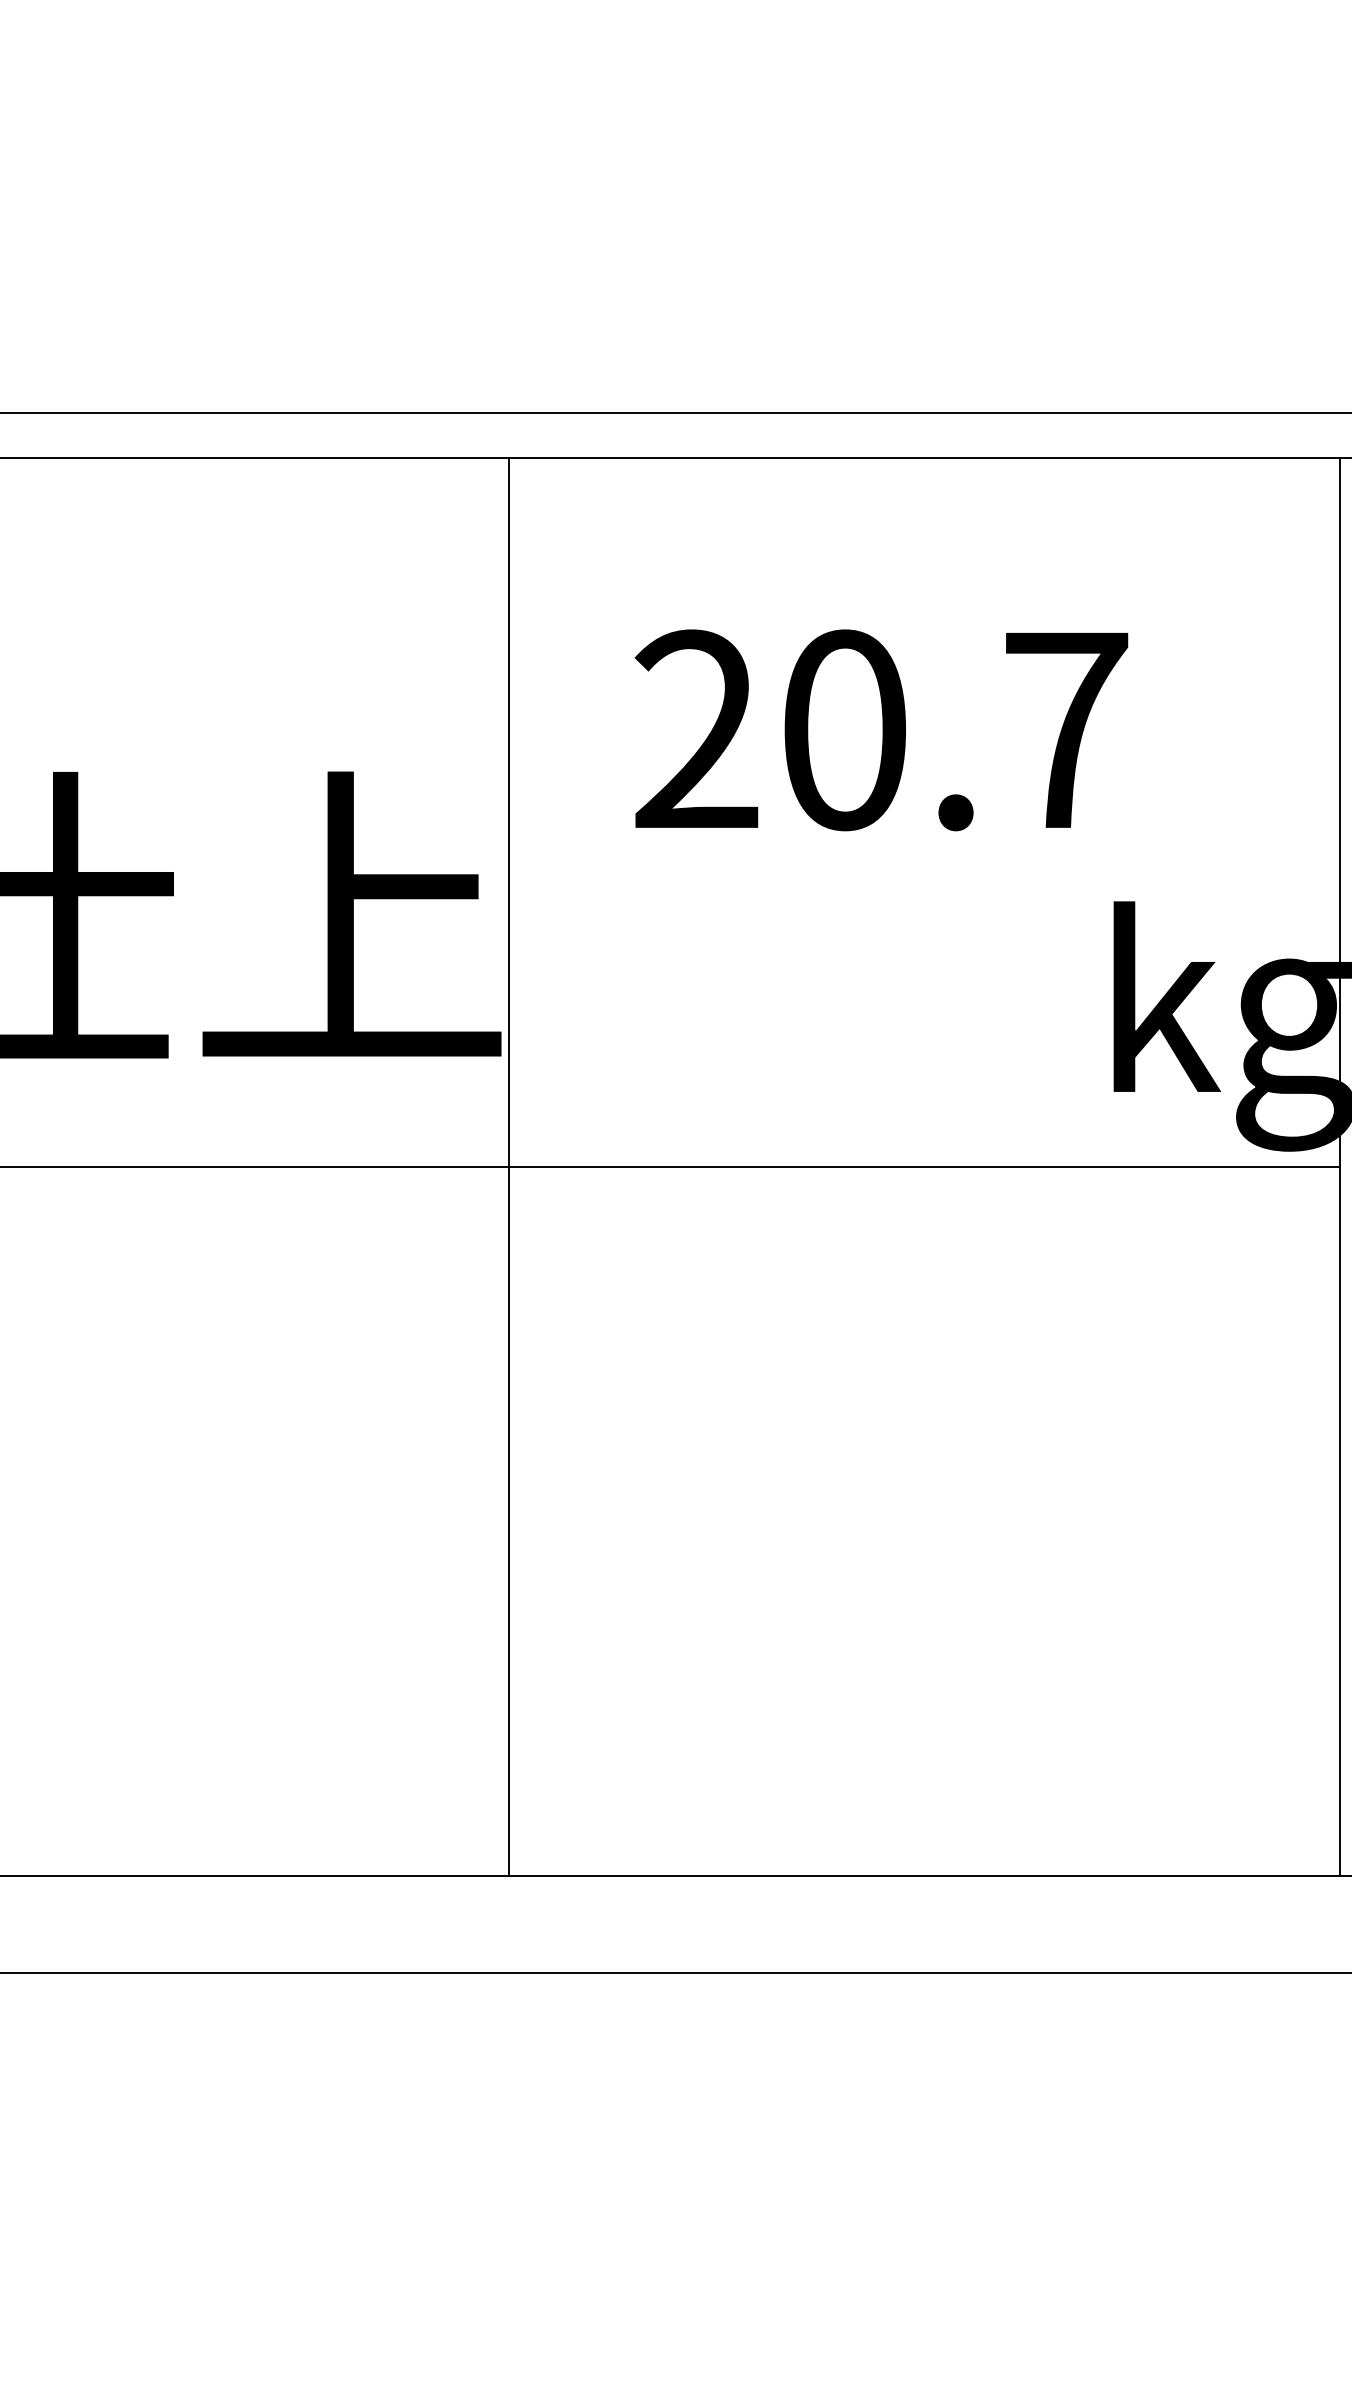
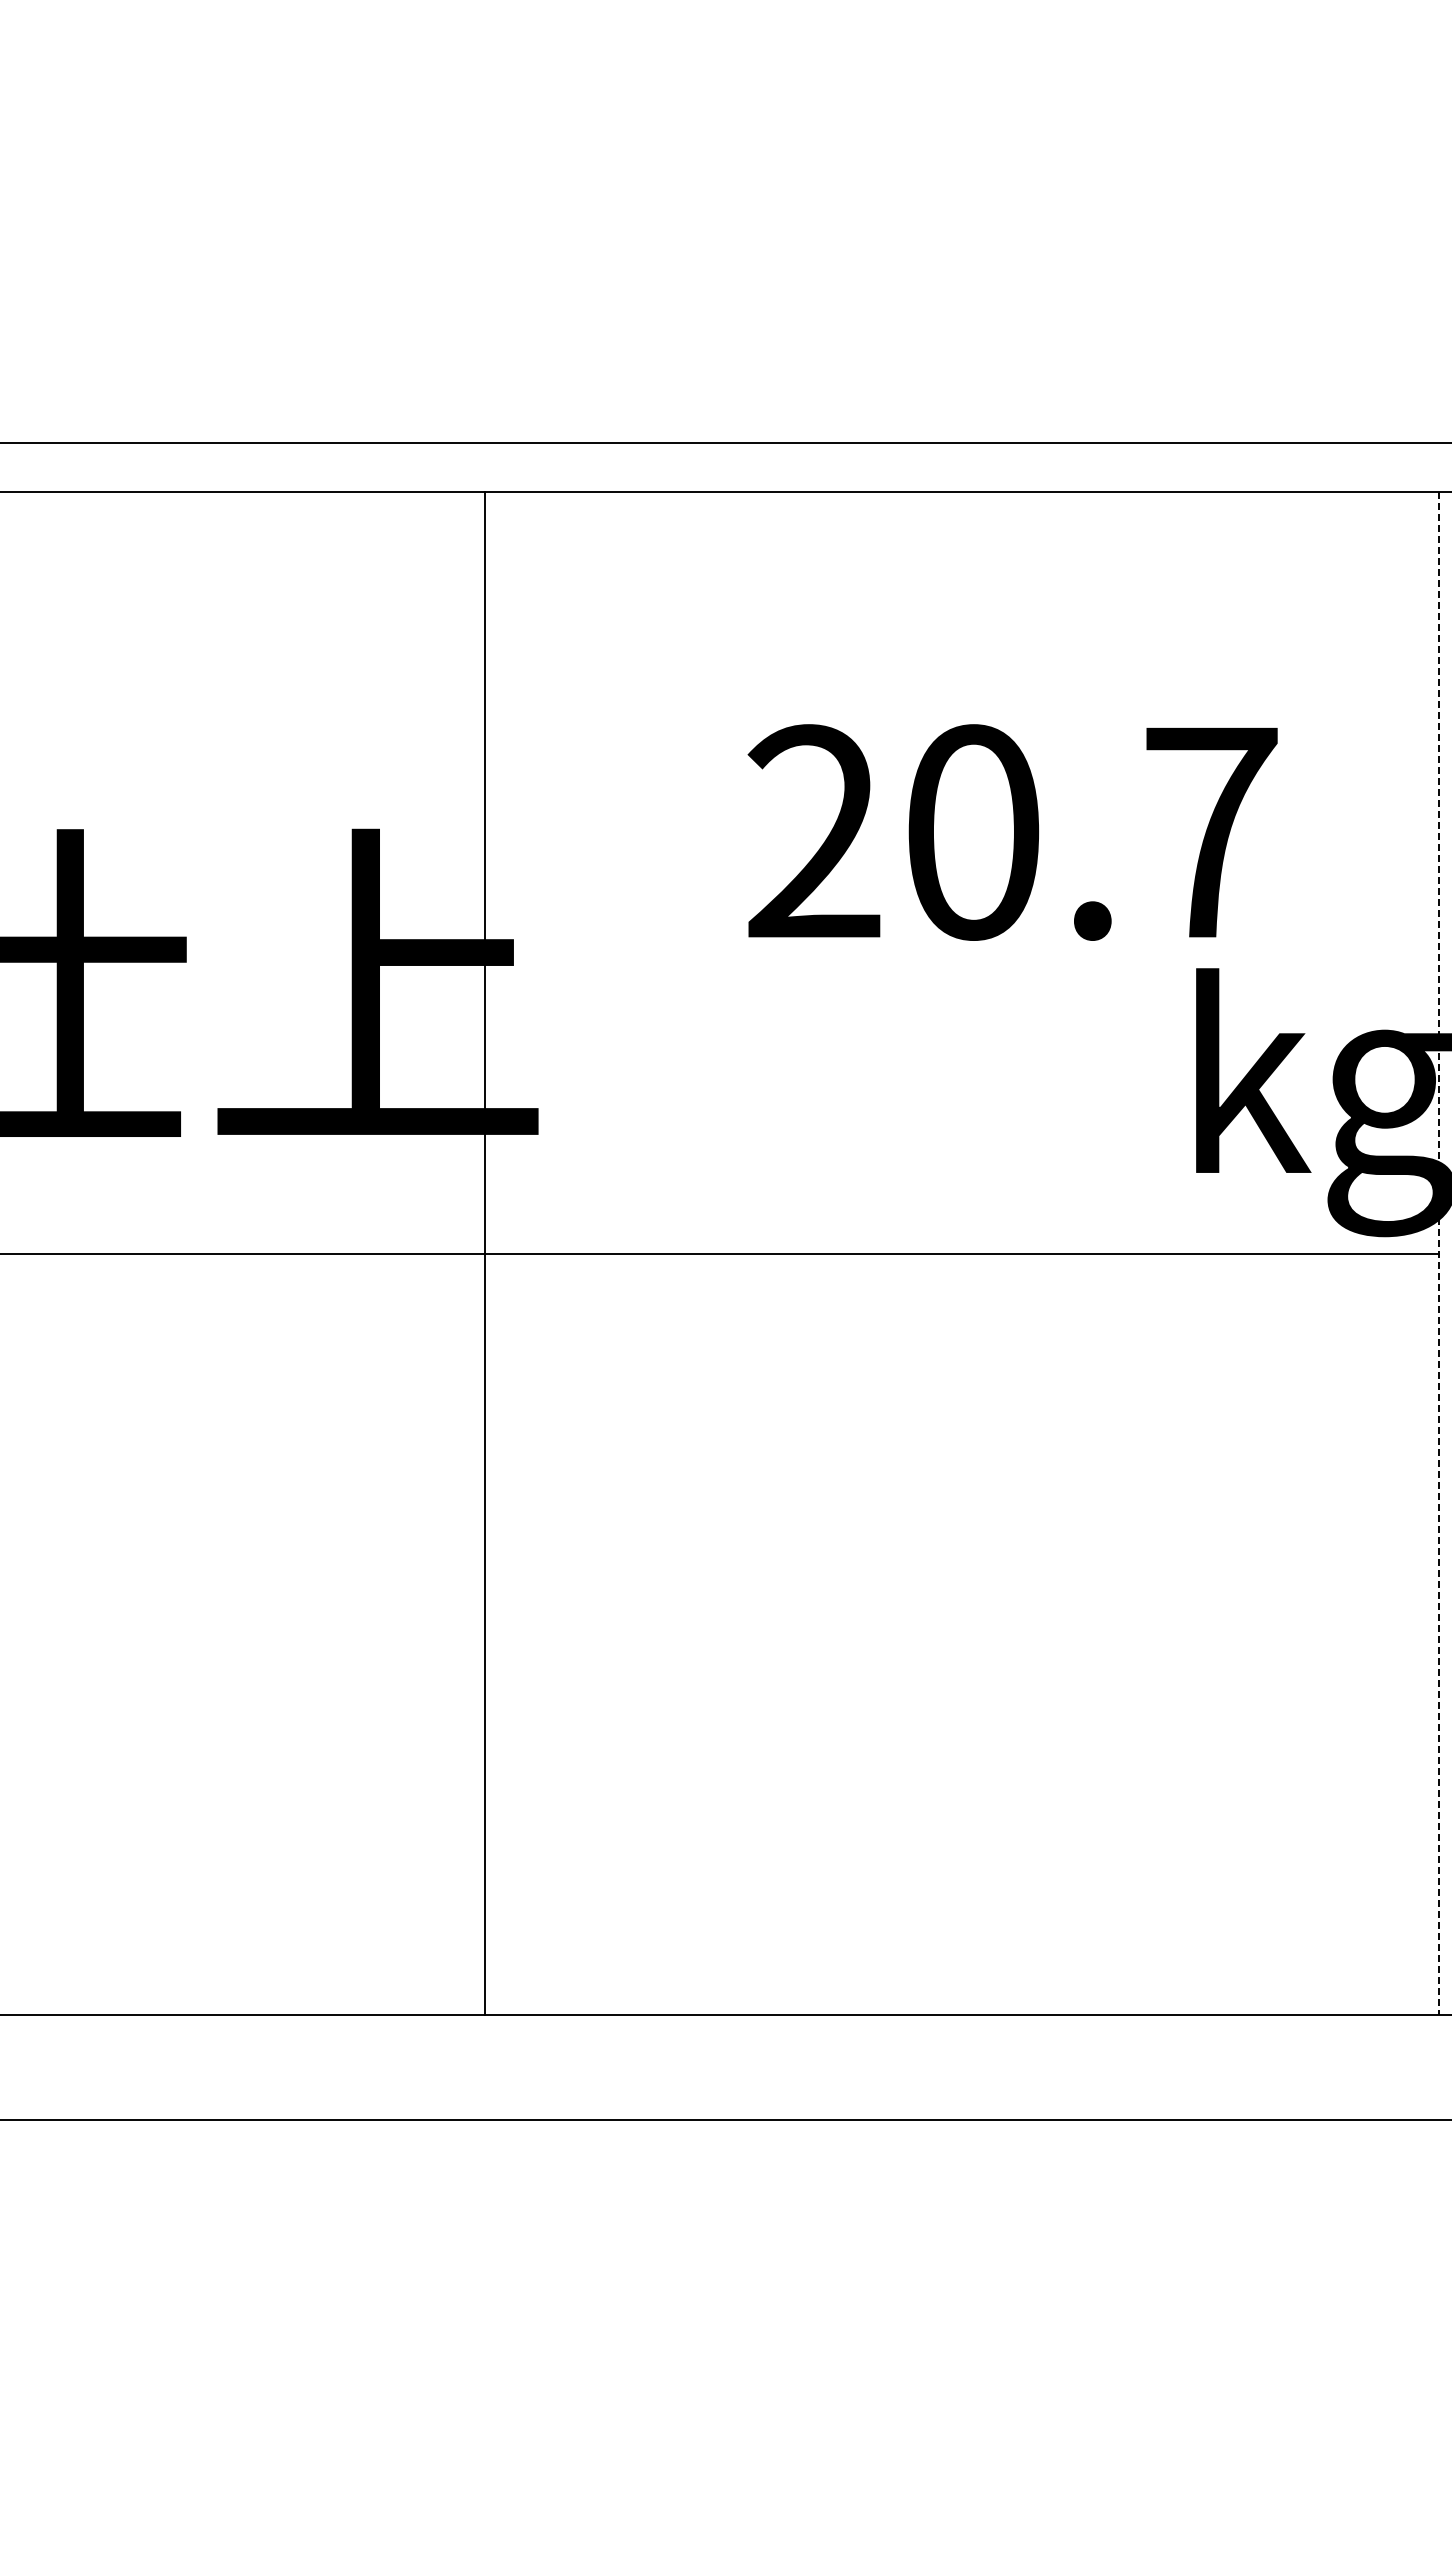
text: (881, 730) -> (1012, 832), moved
line: (508, 1166) -> (485, 1253), moved
line: (1340, 1167) -> (1439, 1254), solid -> dashed

